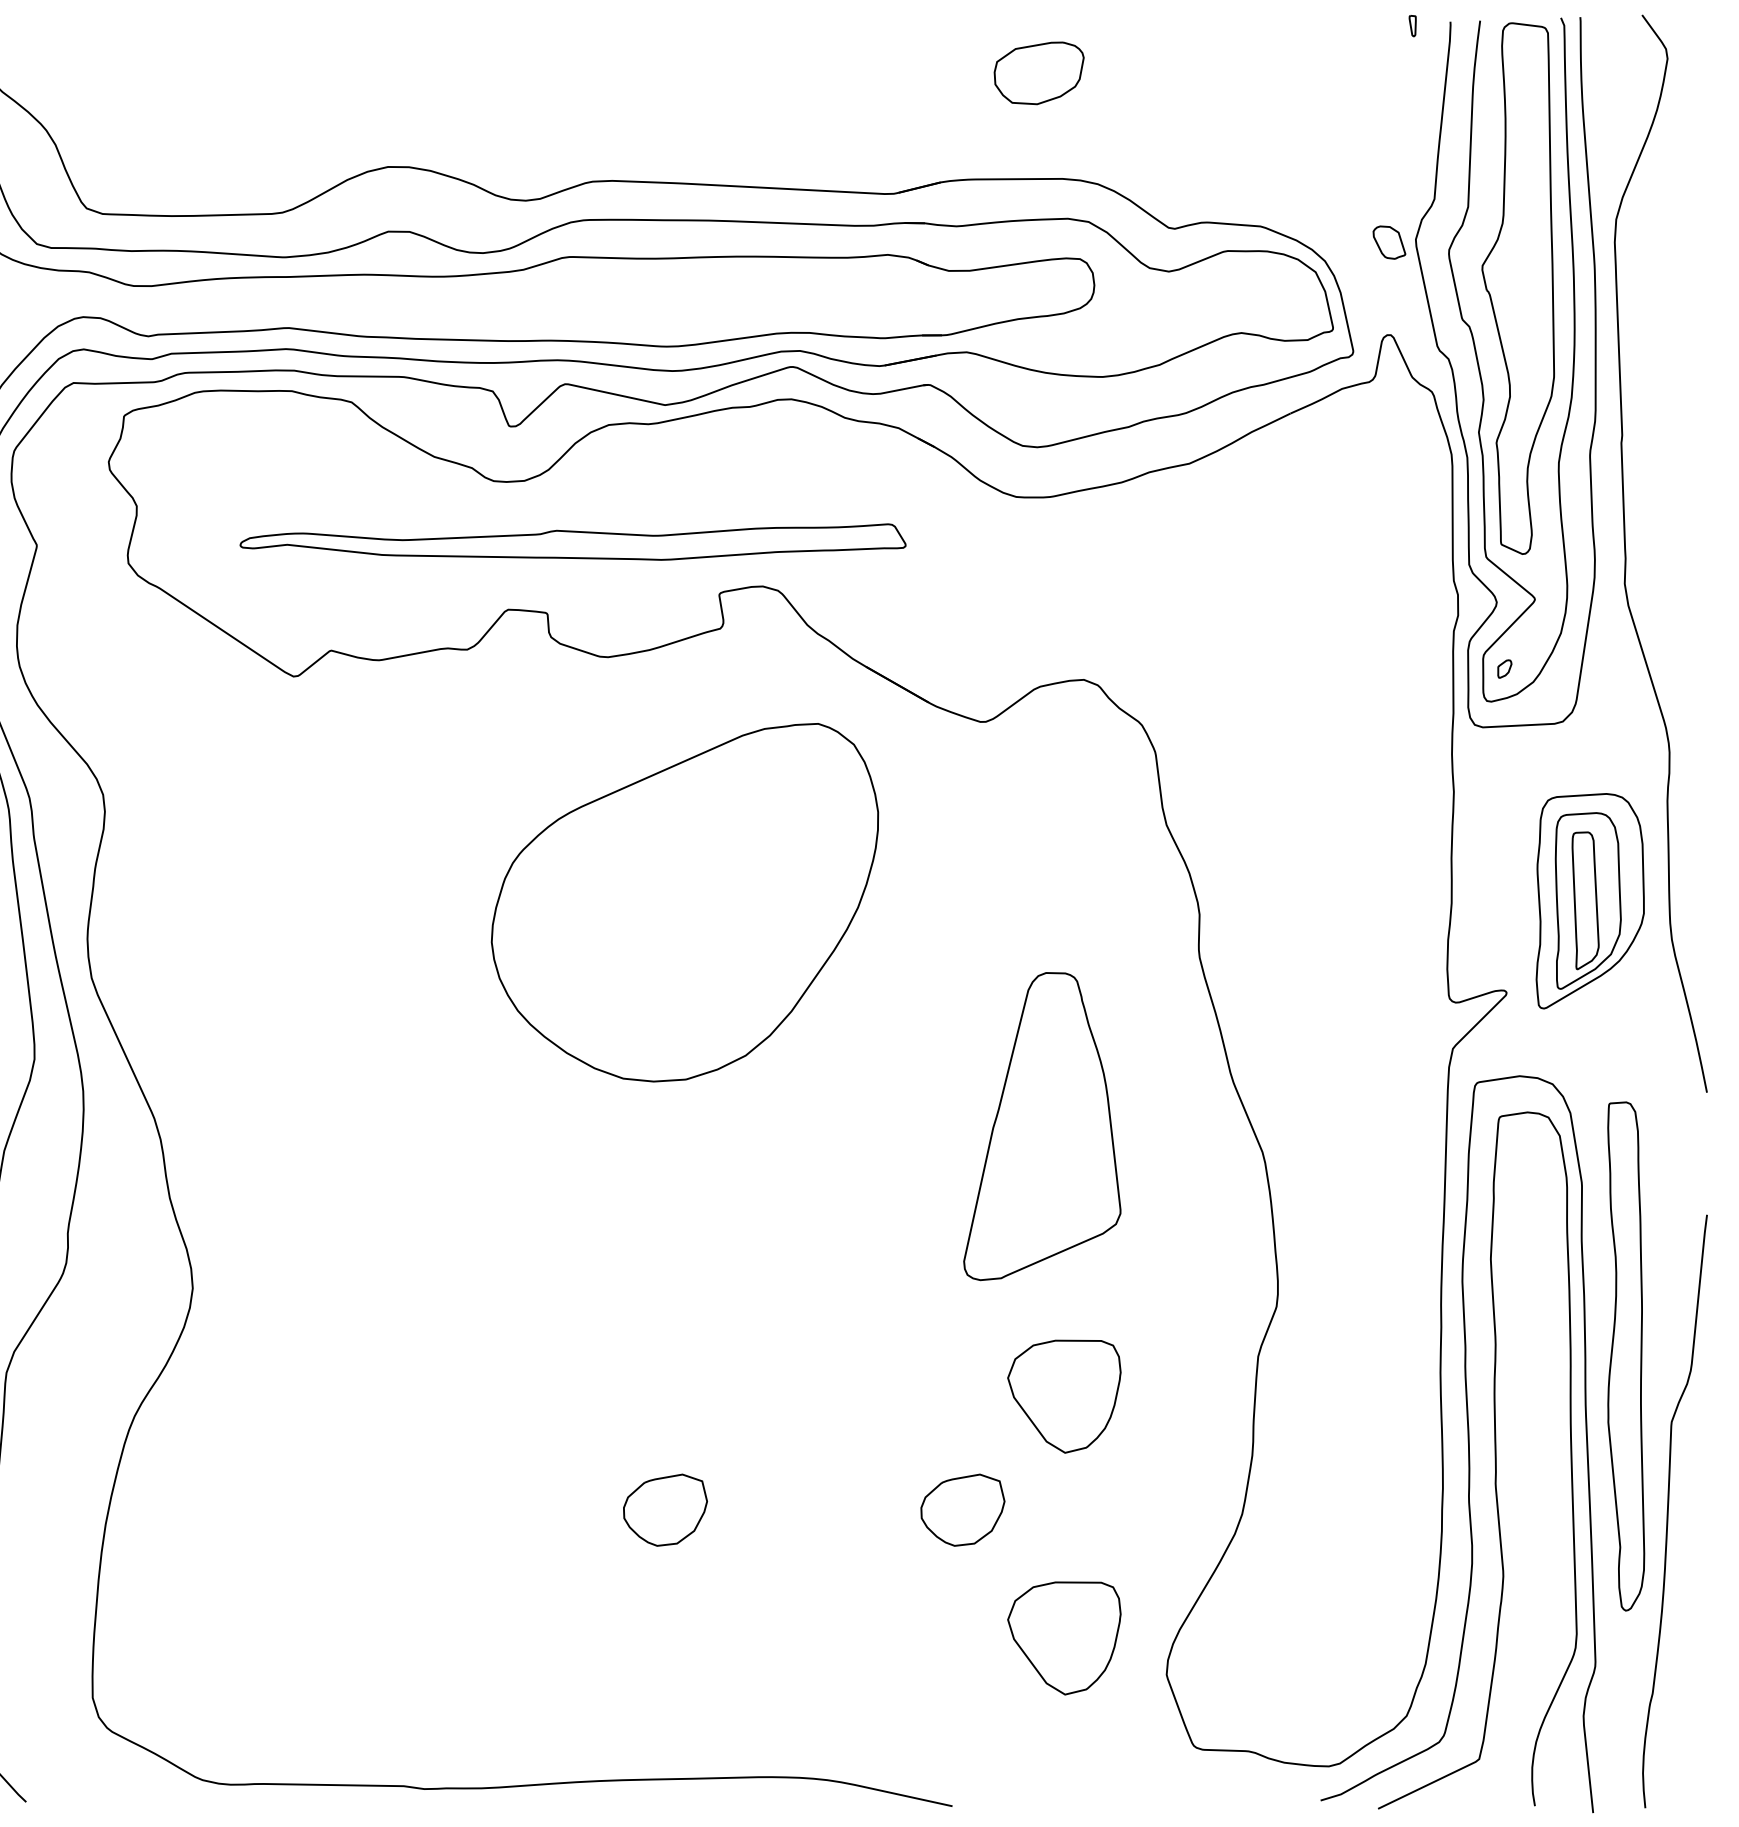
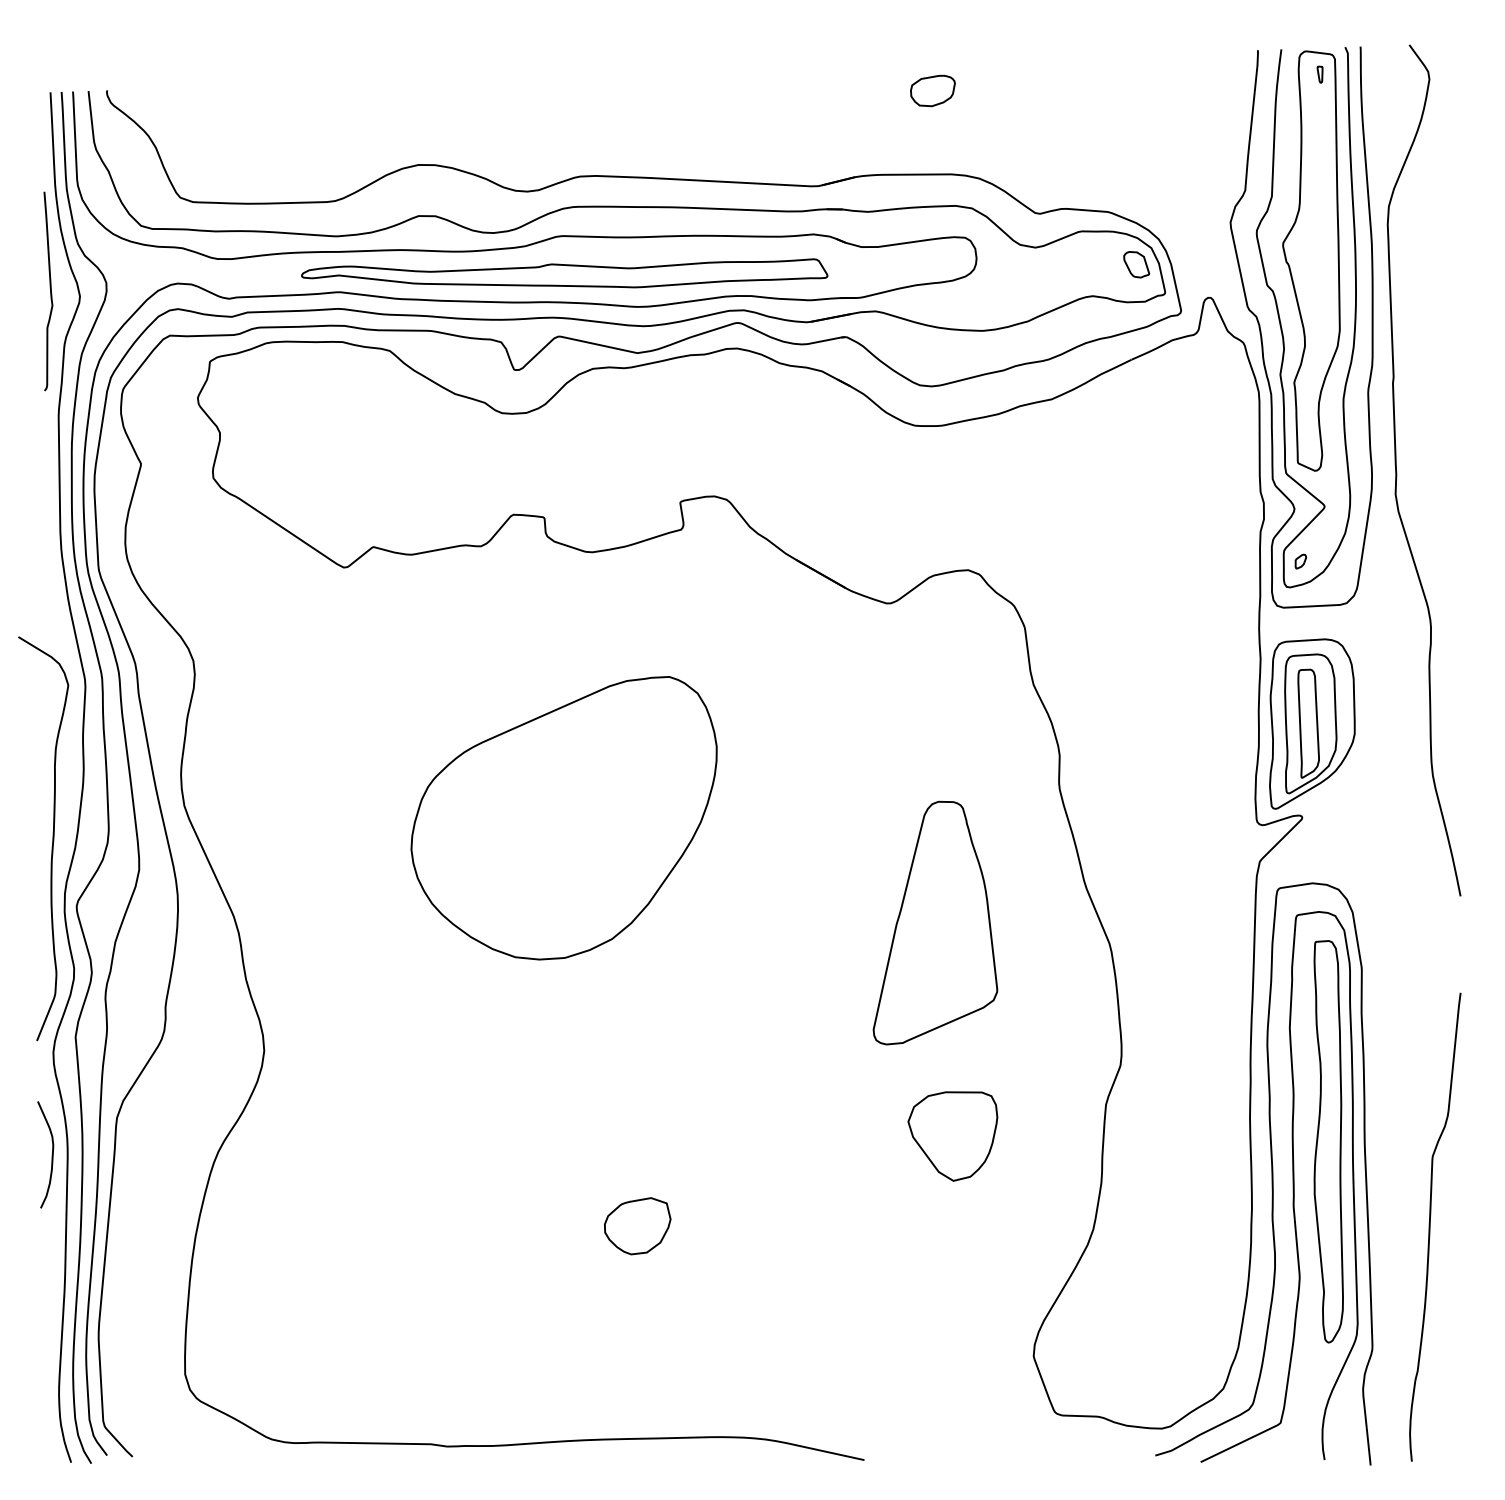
part: (1411, 25) -> (1319, 74), moved
part: (1038, 72) -> (932, 90), size x0.62
part: (1389, 242) -> (1136, 264), moved
part: (572, 542) -> (564, 273), moved
part: (1590, 900) -> (1312, 723), moved
part: (684, 903) -> (563, 818), moved
part: (1625, 1356) -> (1328, 1141), moved
part: (962, 1510) -> (872, 1226), removed
part: (1063, 1638) -> (952, 1327), removed

